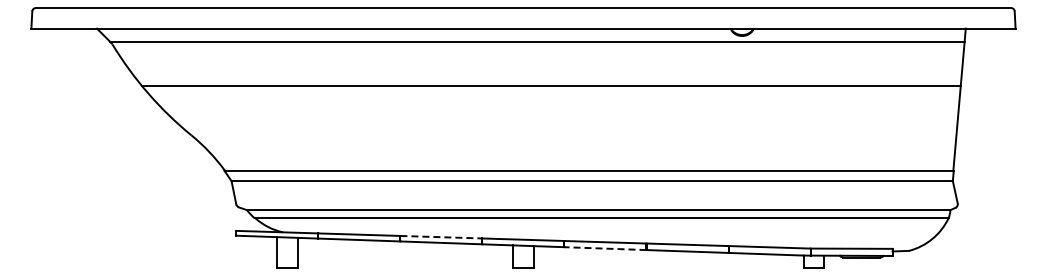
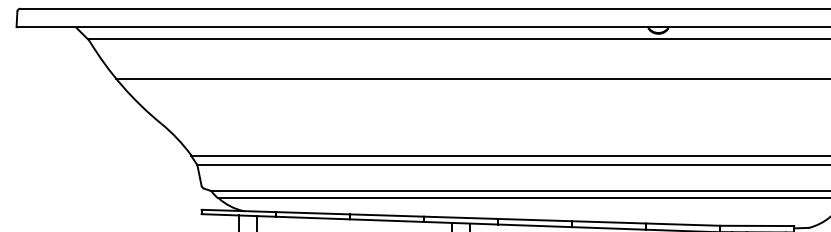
line: (441, 237) -> (386, 215), dashed -> solid
line: (604, 248) -> (534, 225), dashed -> solid

